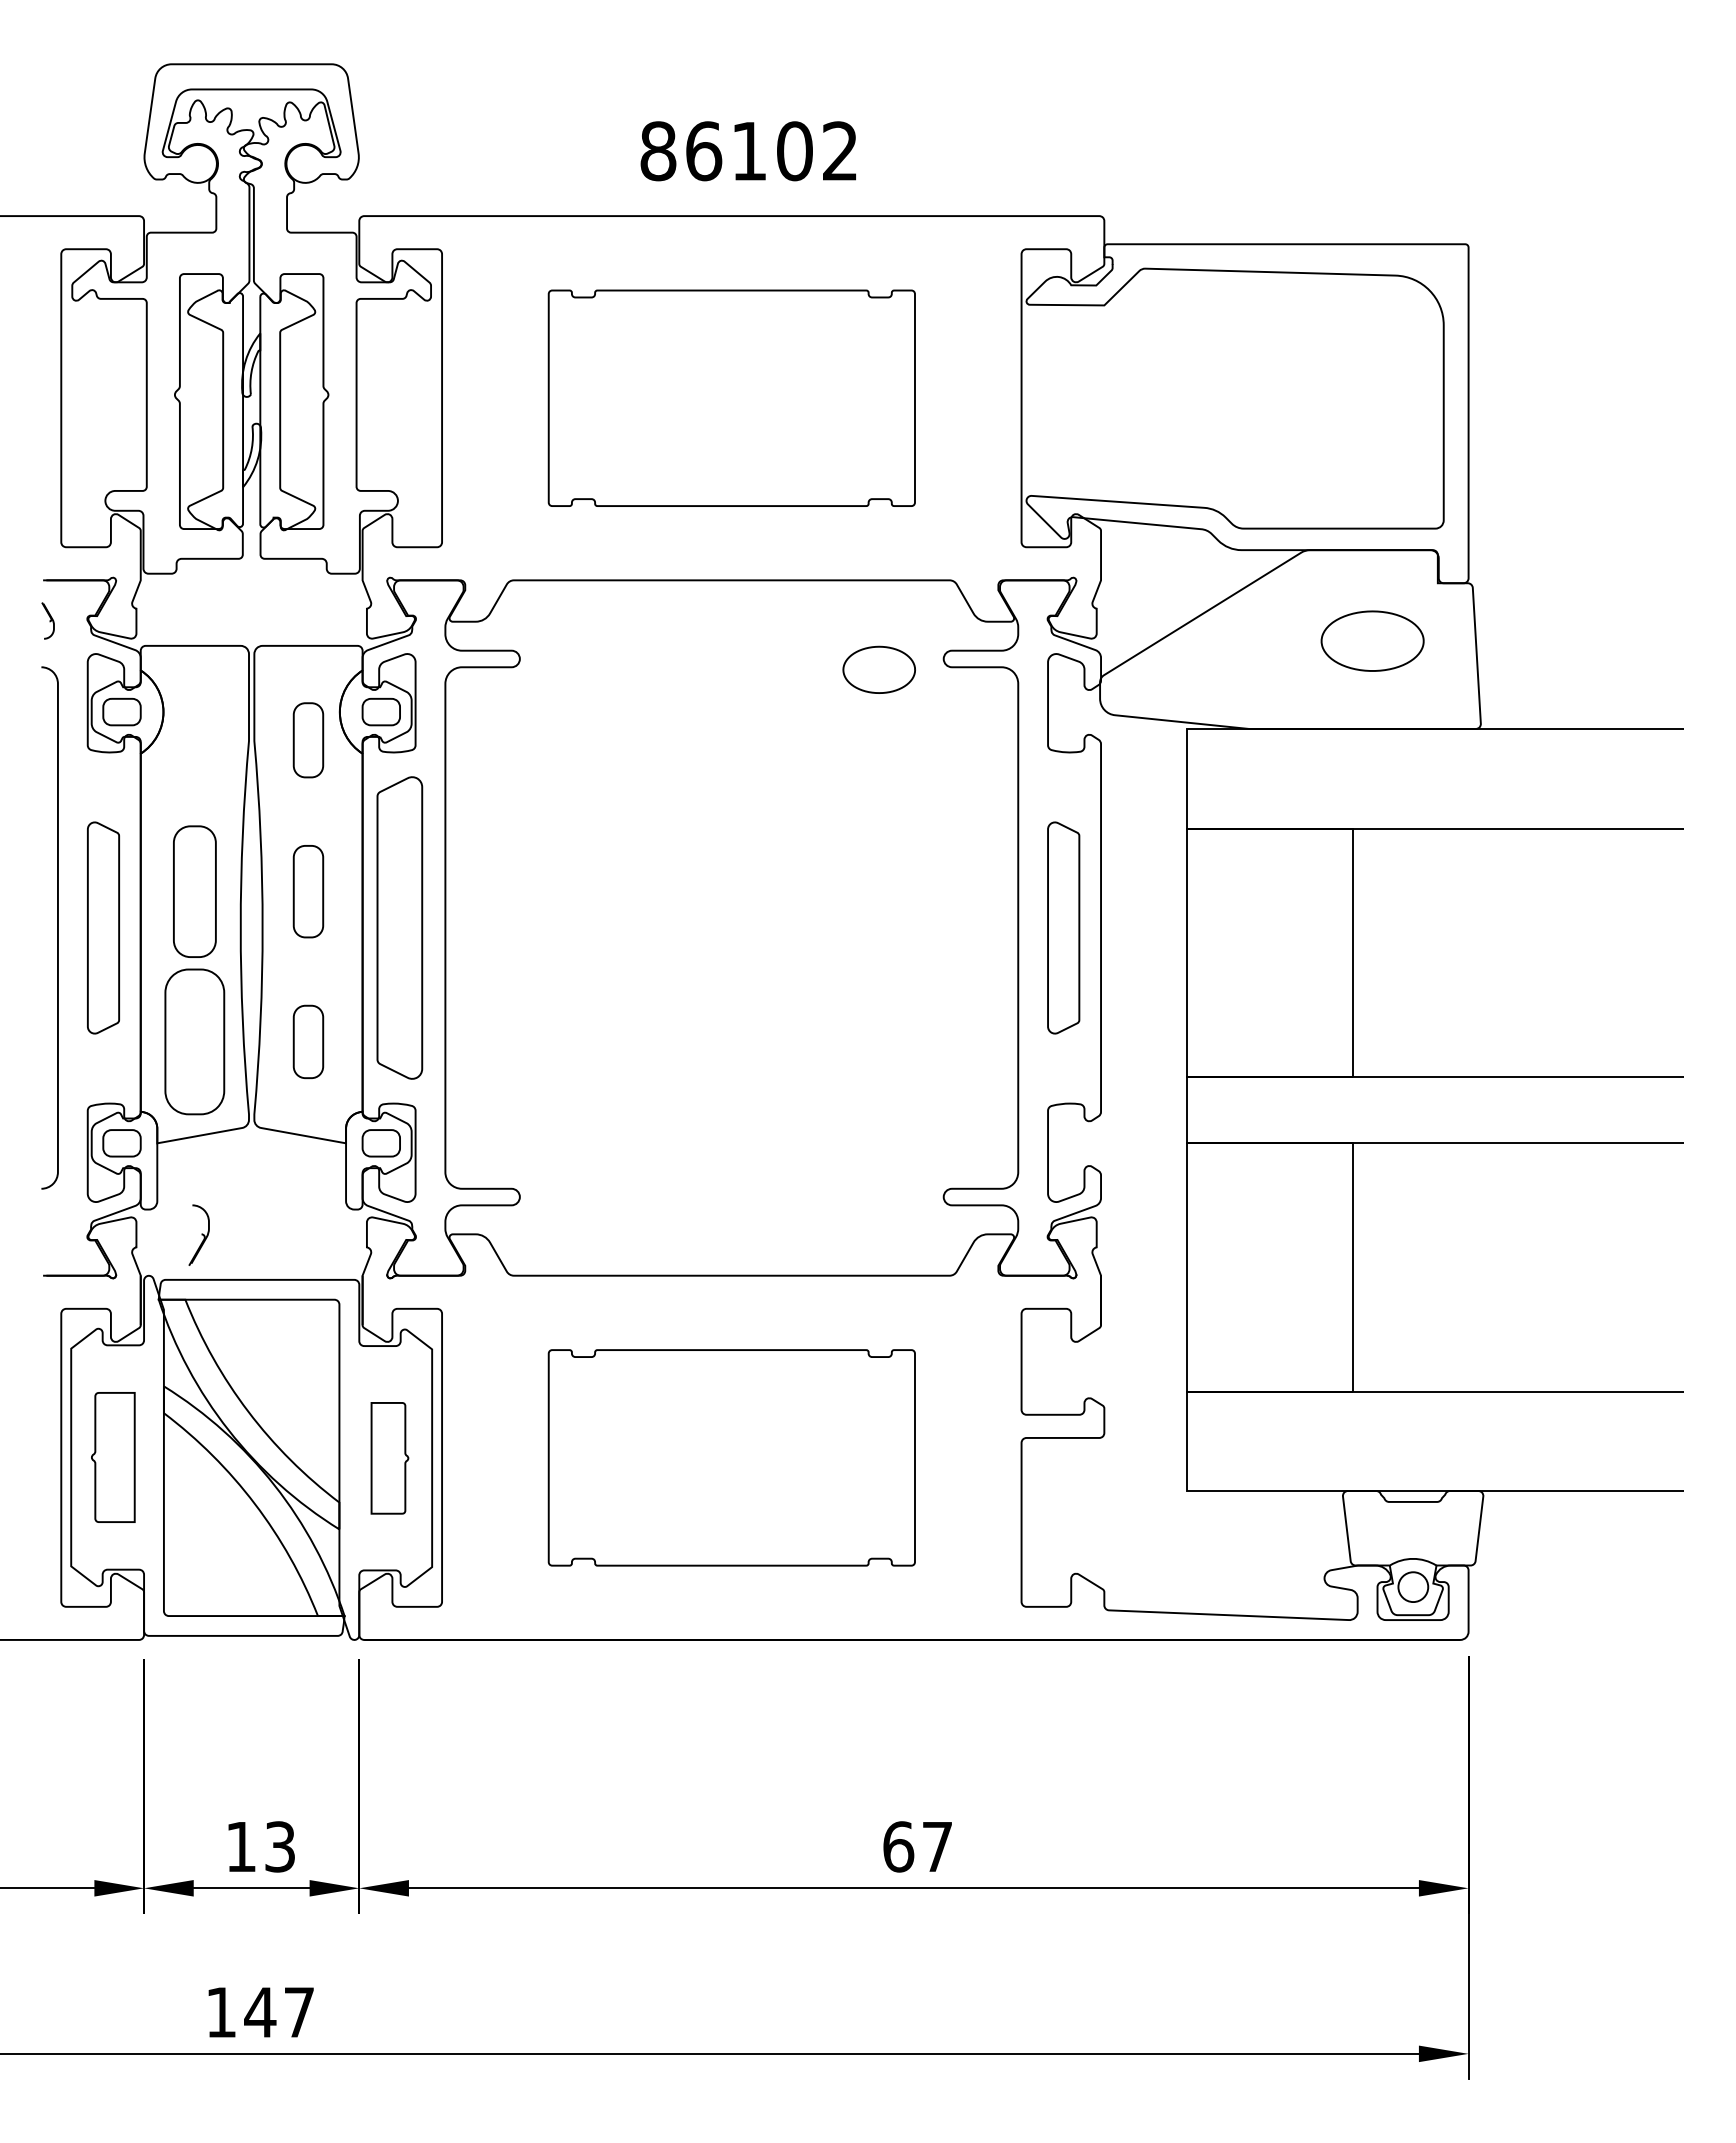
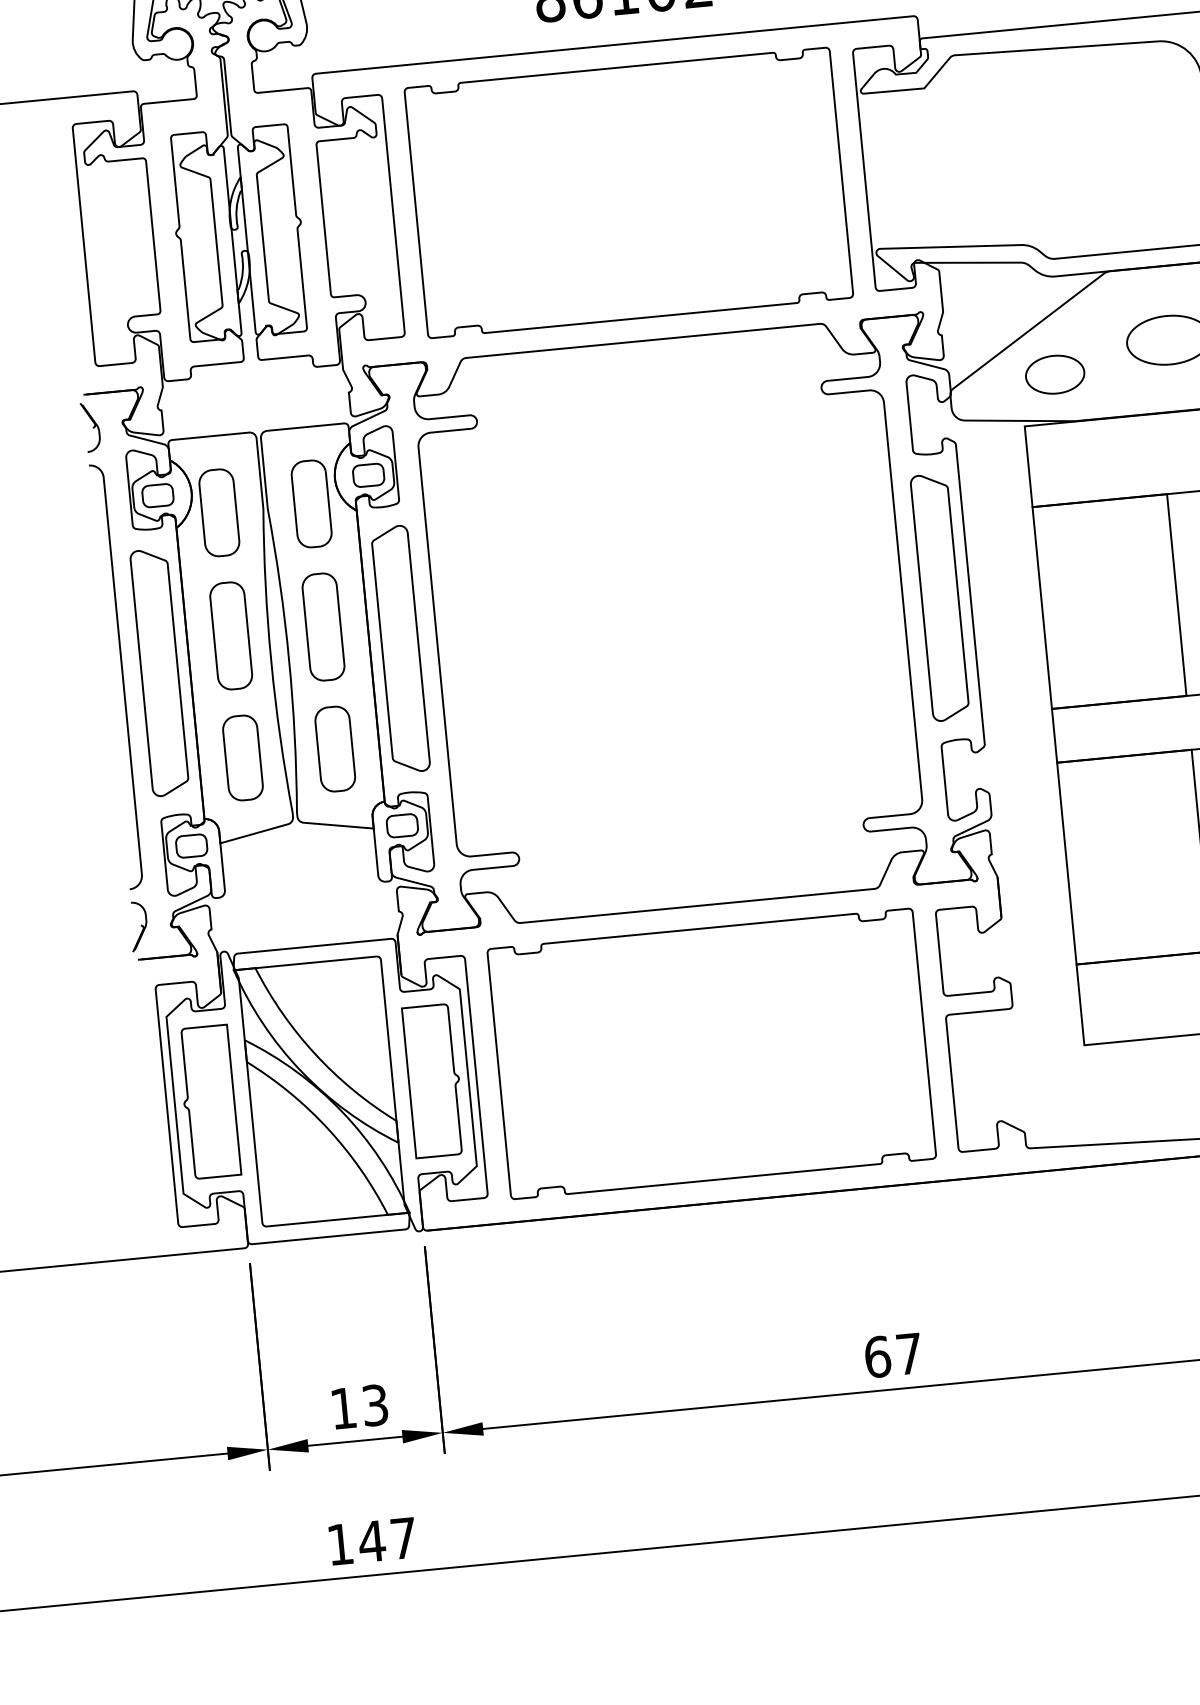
part: (731, 398) -> (628, 193), size x1.43
part: (47, 620) -> (90, 427), size x1.67
part: (878, 669) -> (1054, 374), moved
part: (194, 740) -> (219, 513), added
part: (308, 740) -> (311, 504), size x1.43
part: (308, 891) -> (323, 626), size x1.43
part: (103, 927) -> (159, 672), size x1.43
part: (1063, 927) -> (939, 597), size x1.43
part: (194, 1041) -> (242, 757), size x0.71
part: (308, 1041) -> (335, 748), size x1.43
part: (198, 1234) -> (138, 925), moved
part: (112, 1457) -> (208, 1102), size x1.43
part: (731, 1457) -> (711, 1053), size x1.43
part: (389, 1458) -> (433, 1081), size x1.67

